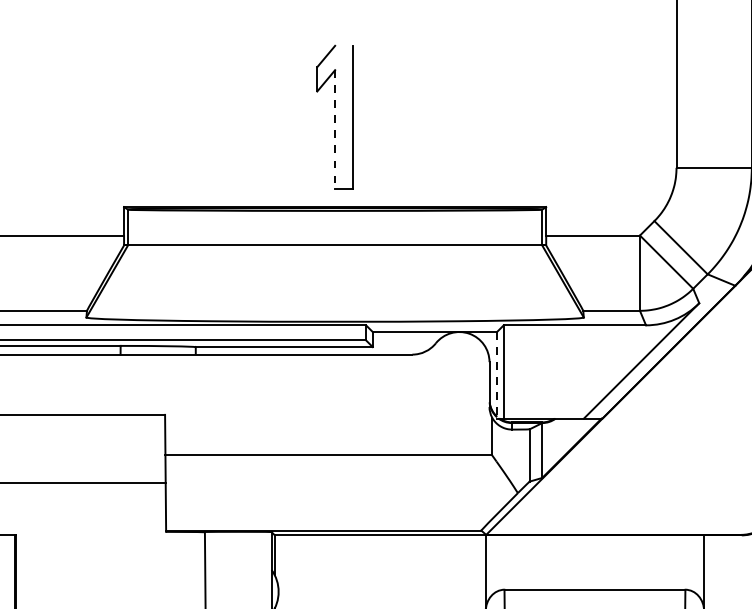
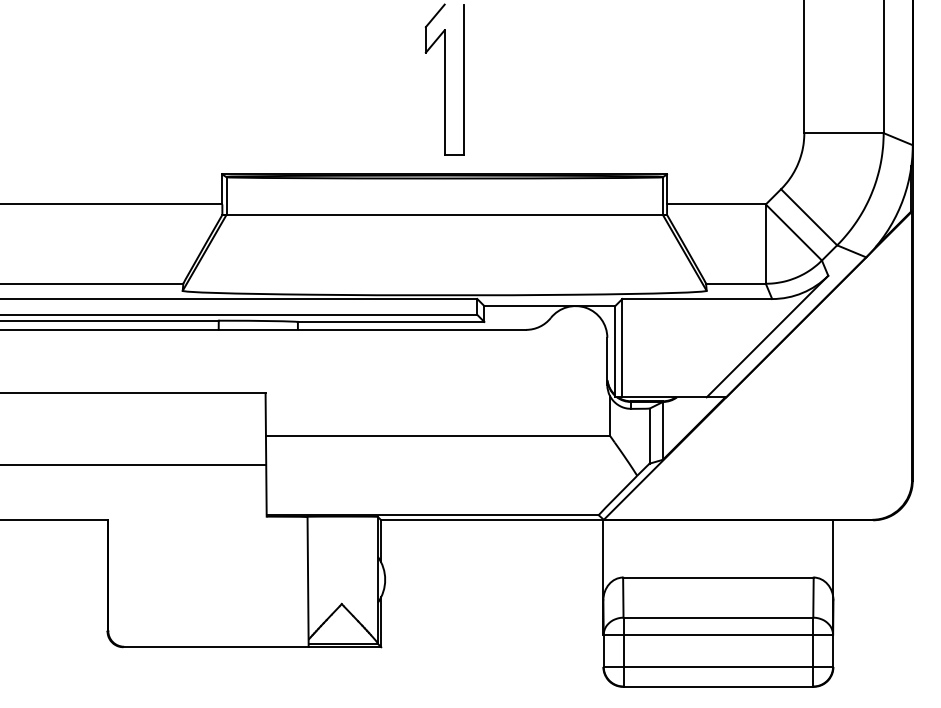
line: (334, 129) -> (444, 92), dashed -> solid
line: (497, 375) -> (615, 351), dashed -> solid

